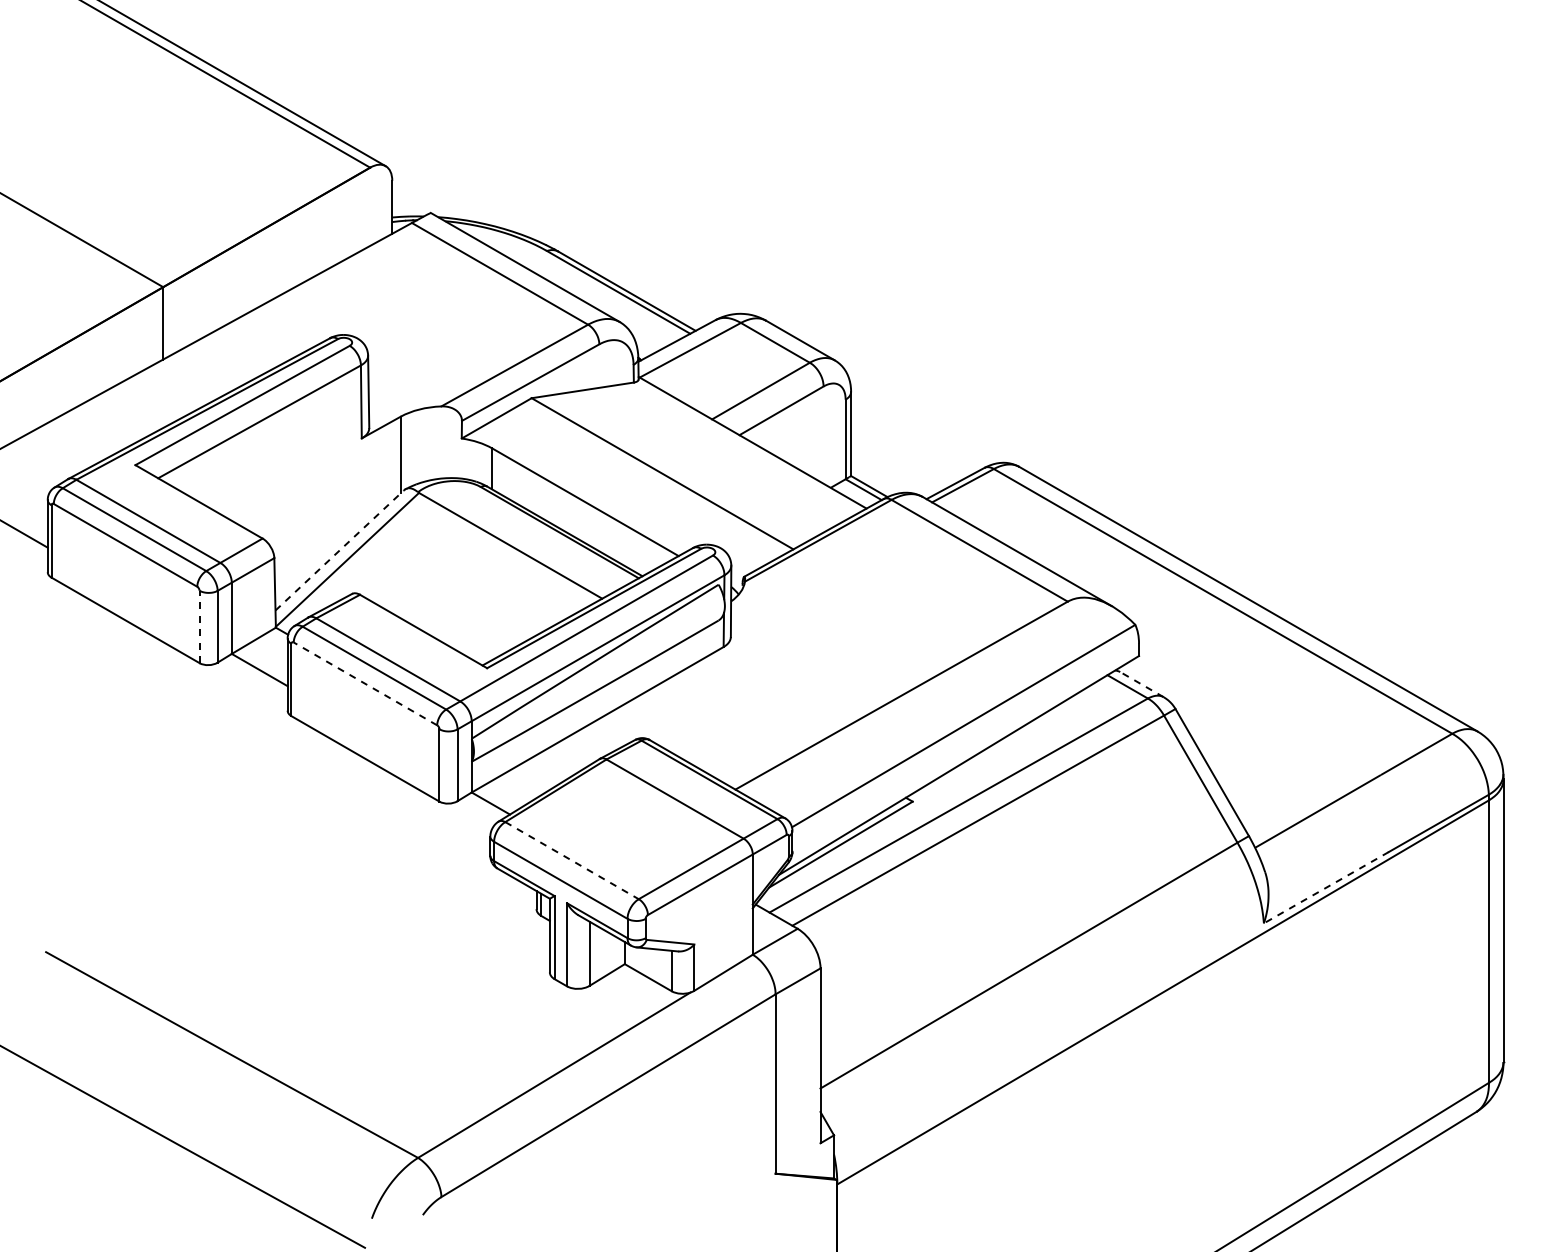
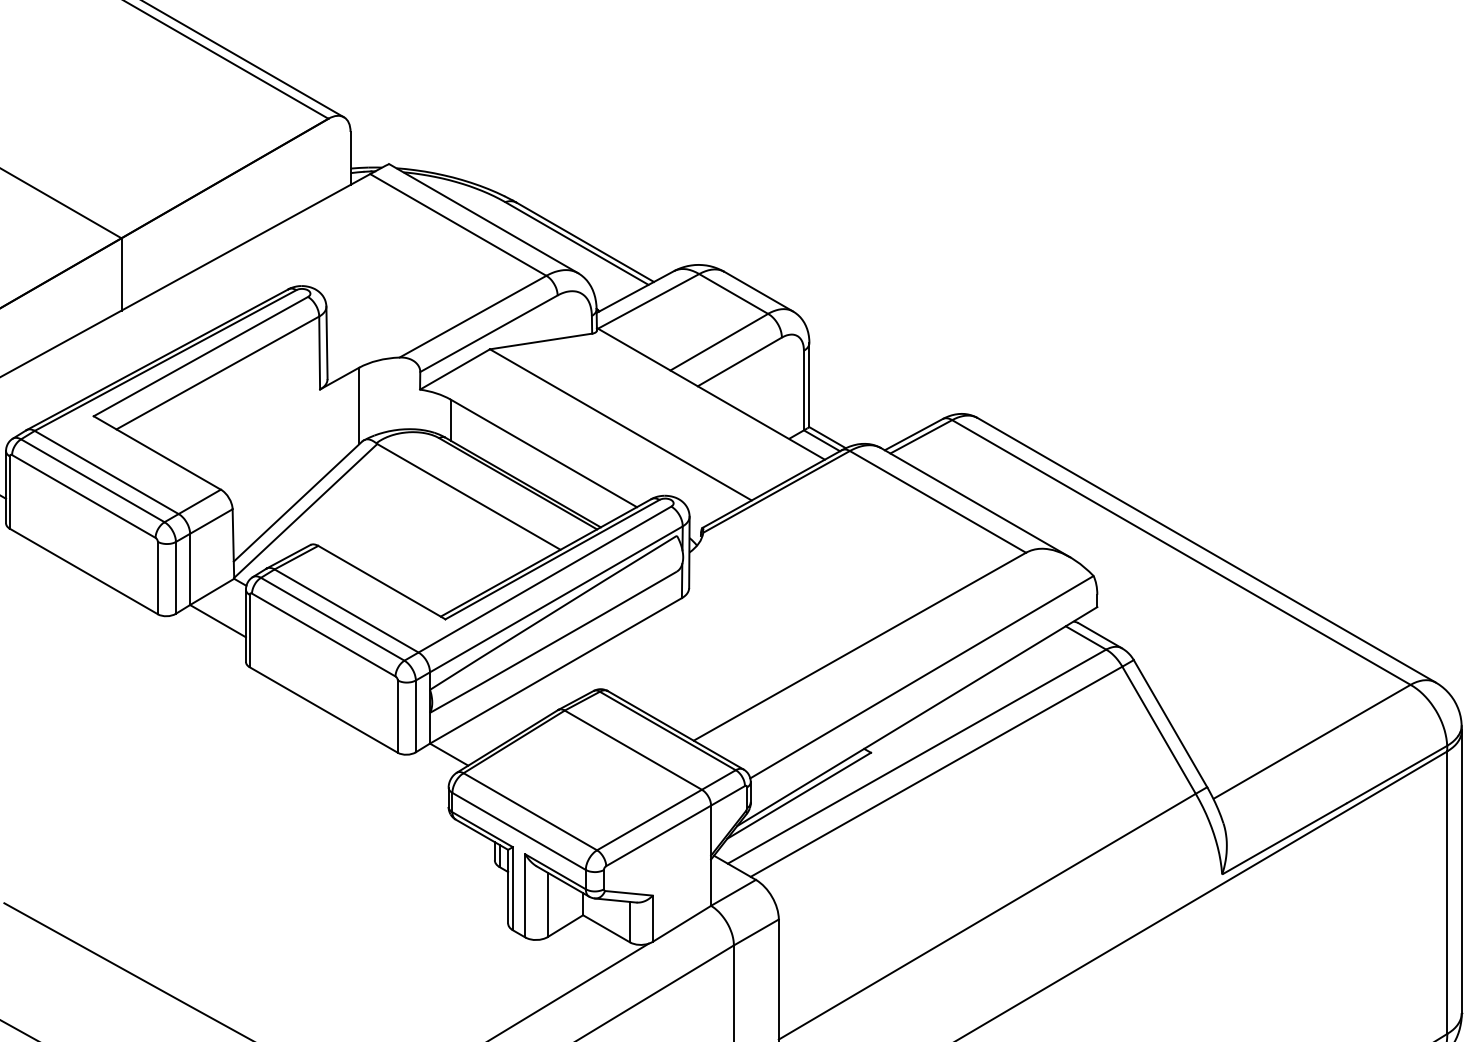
line: (339, 550) -> (297, 501), dashed -> solid
line: (199, 626) -> (157, 577), dashed -> solid
line: (365, 683) -> (323, 634), dashed -> solid
line: (1141, 684) -> (1099, 635), dashed -> solid
line: (572, 860) -> (530, 811), dashed -> solid
line: (1325, 887) -> (1283, 838), dashed -> solid

